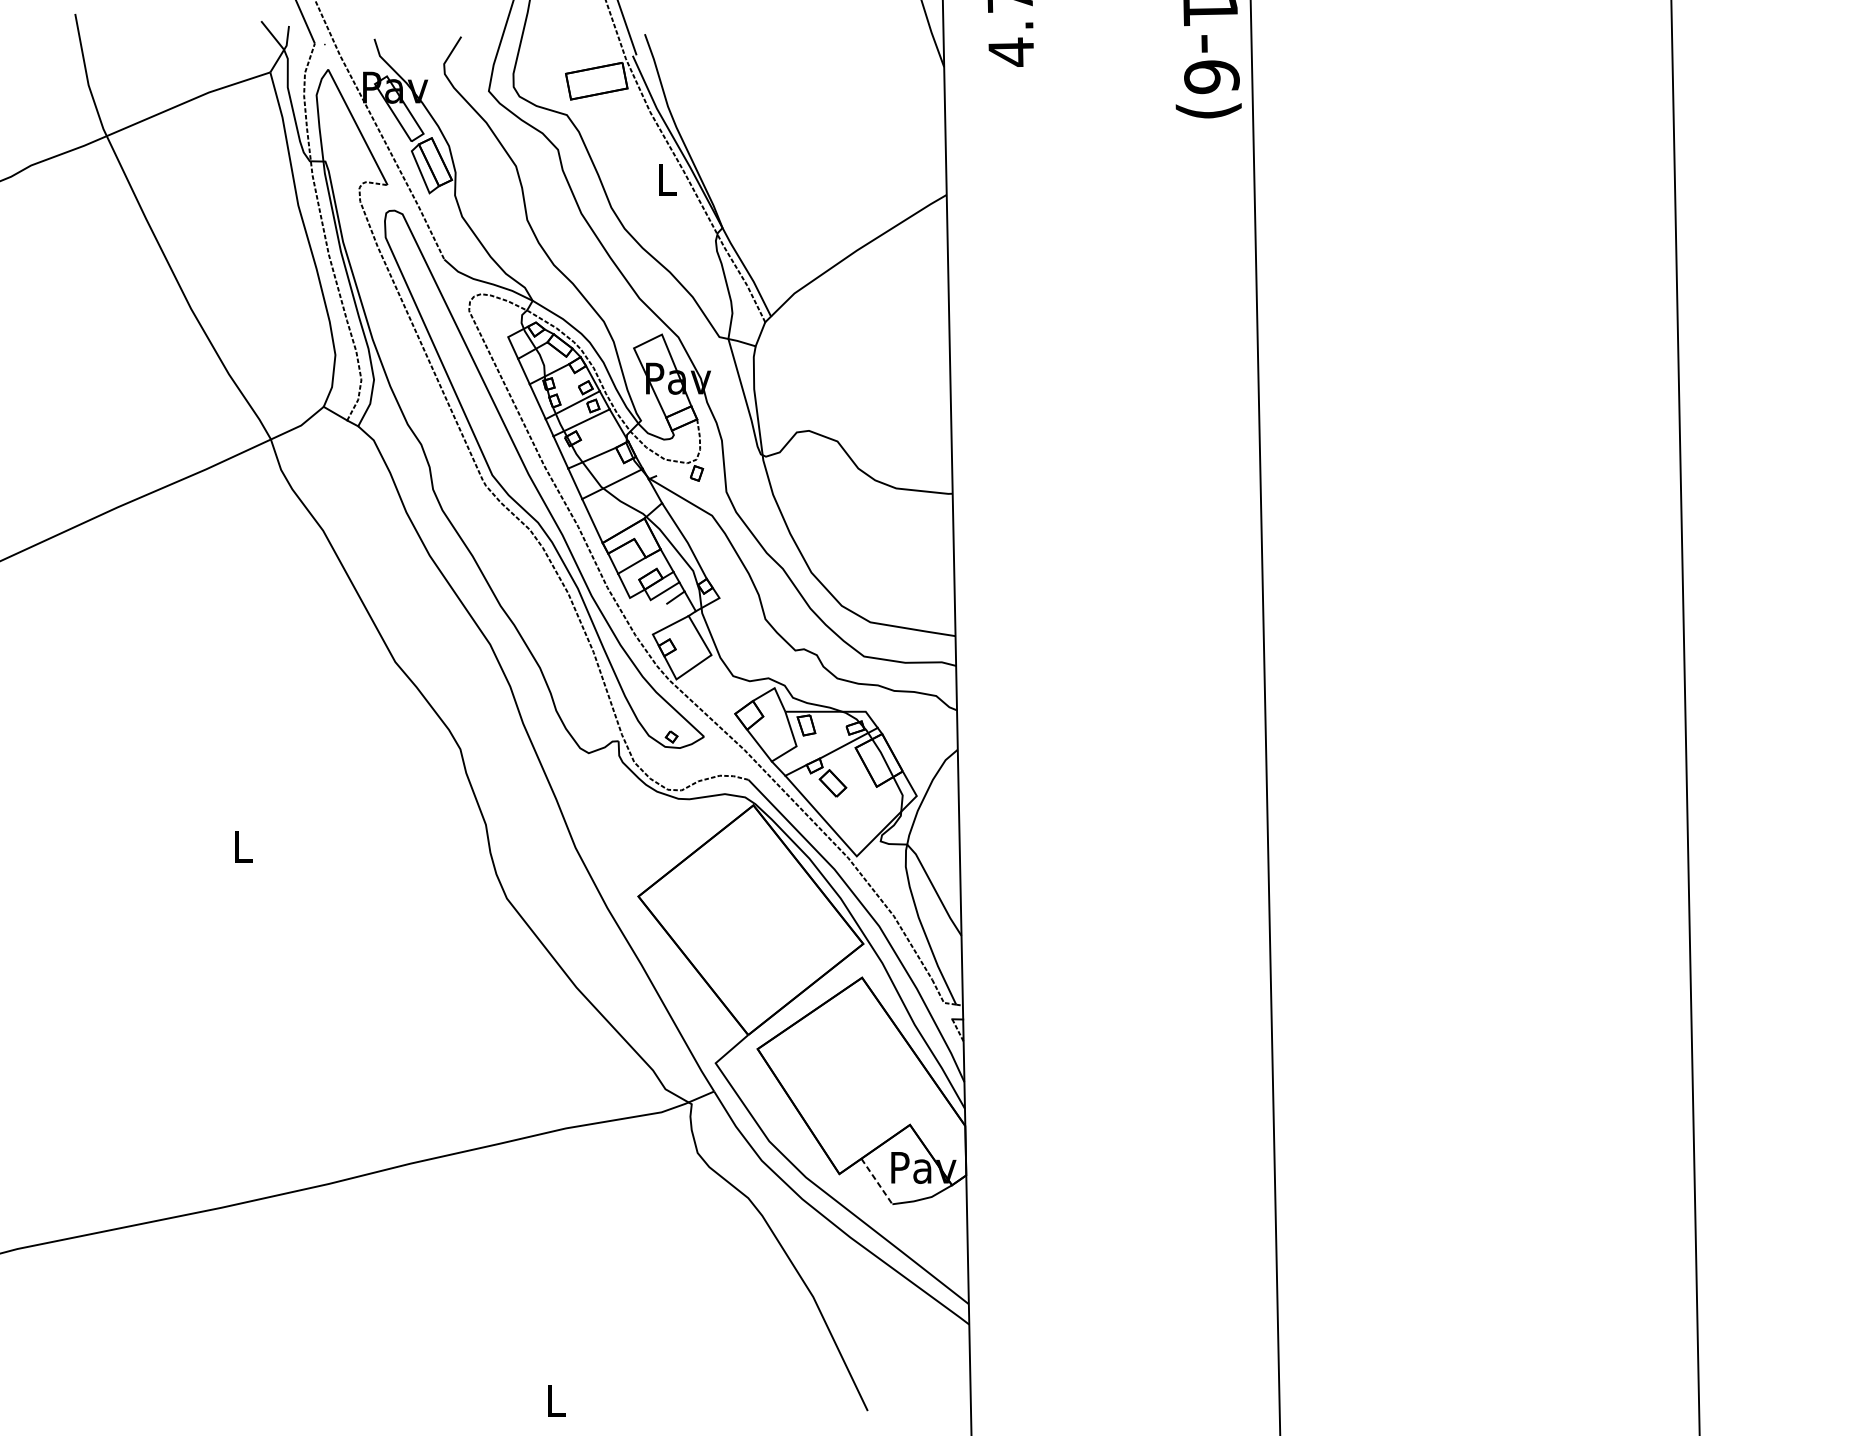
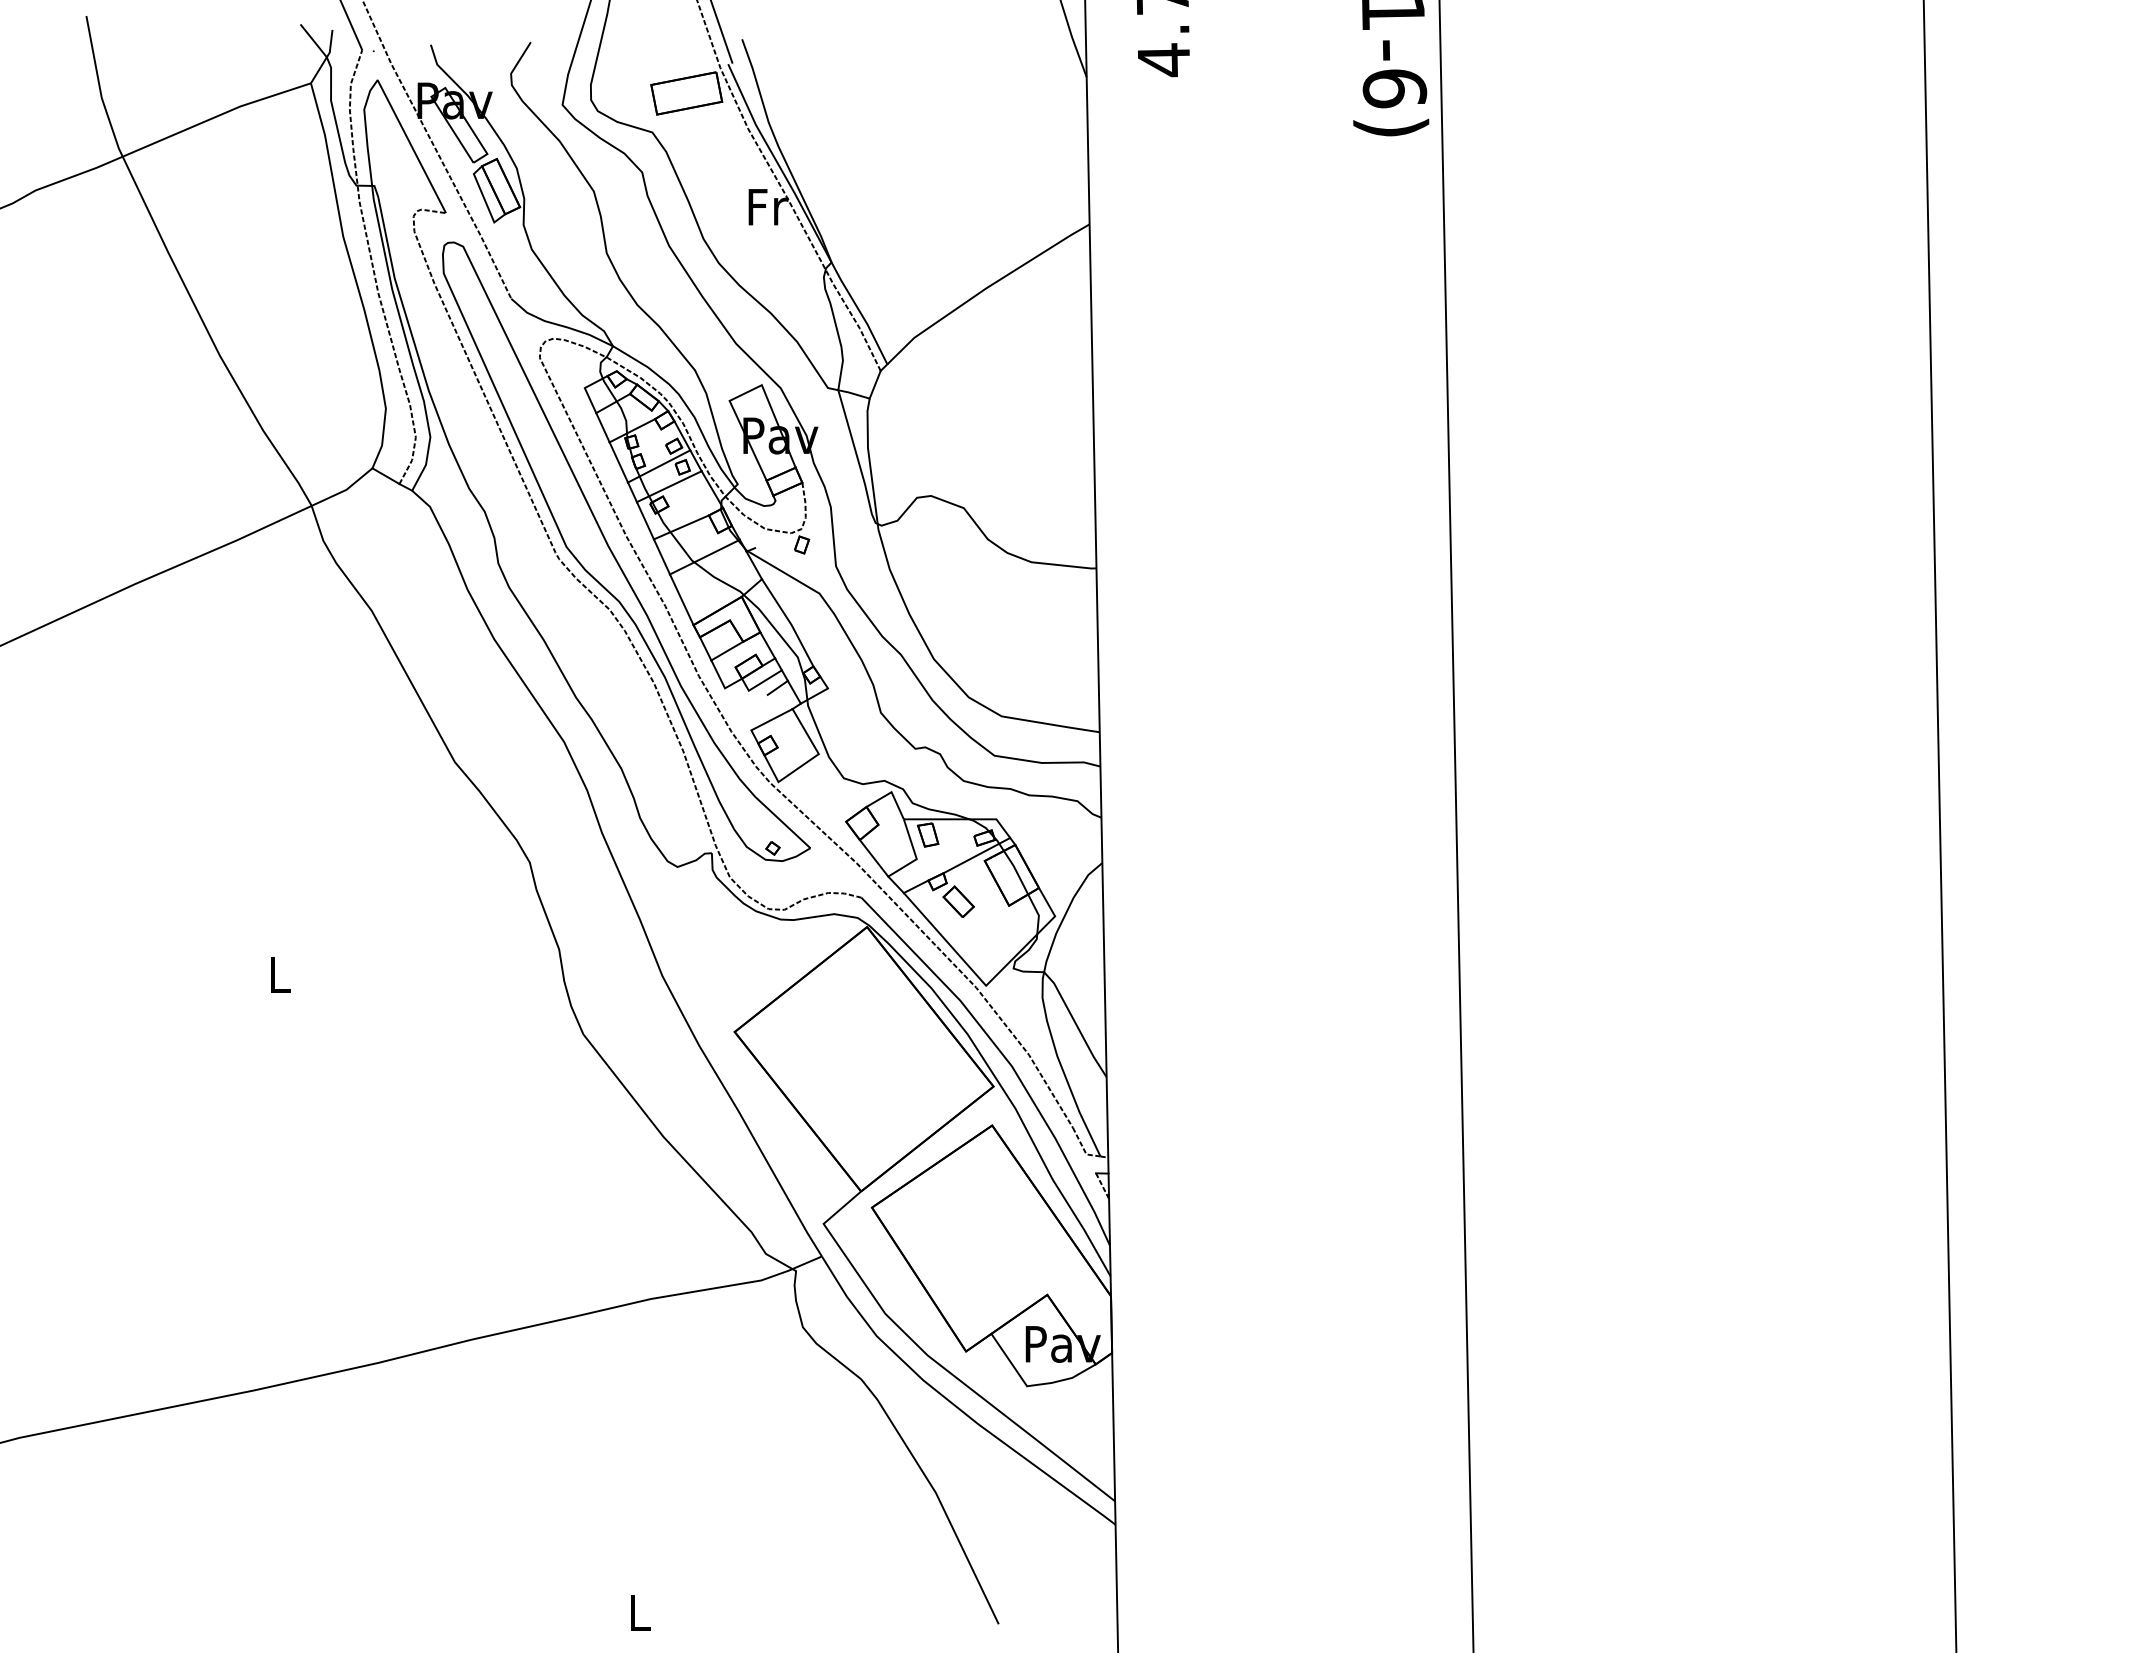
text: (667, 180) -> (768, 207), L -> Fr
line: (877, 1181) -> (1009, 1360), dashed -> solid

